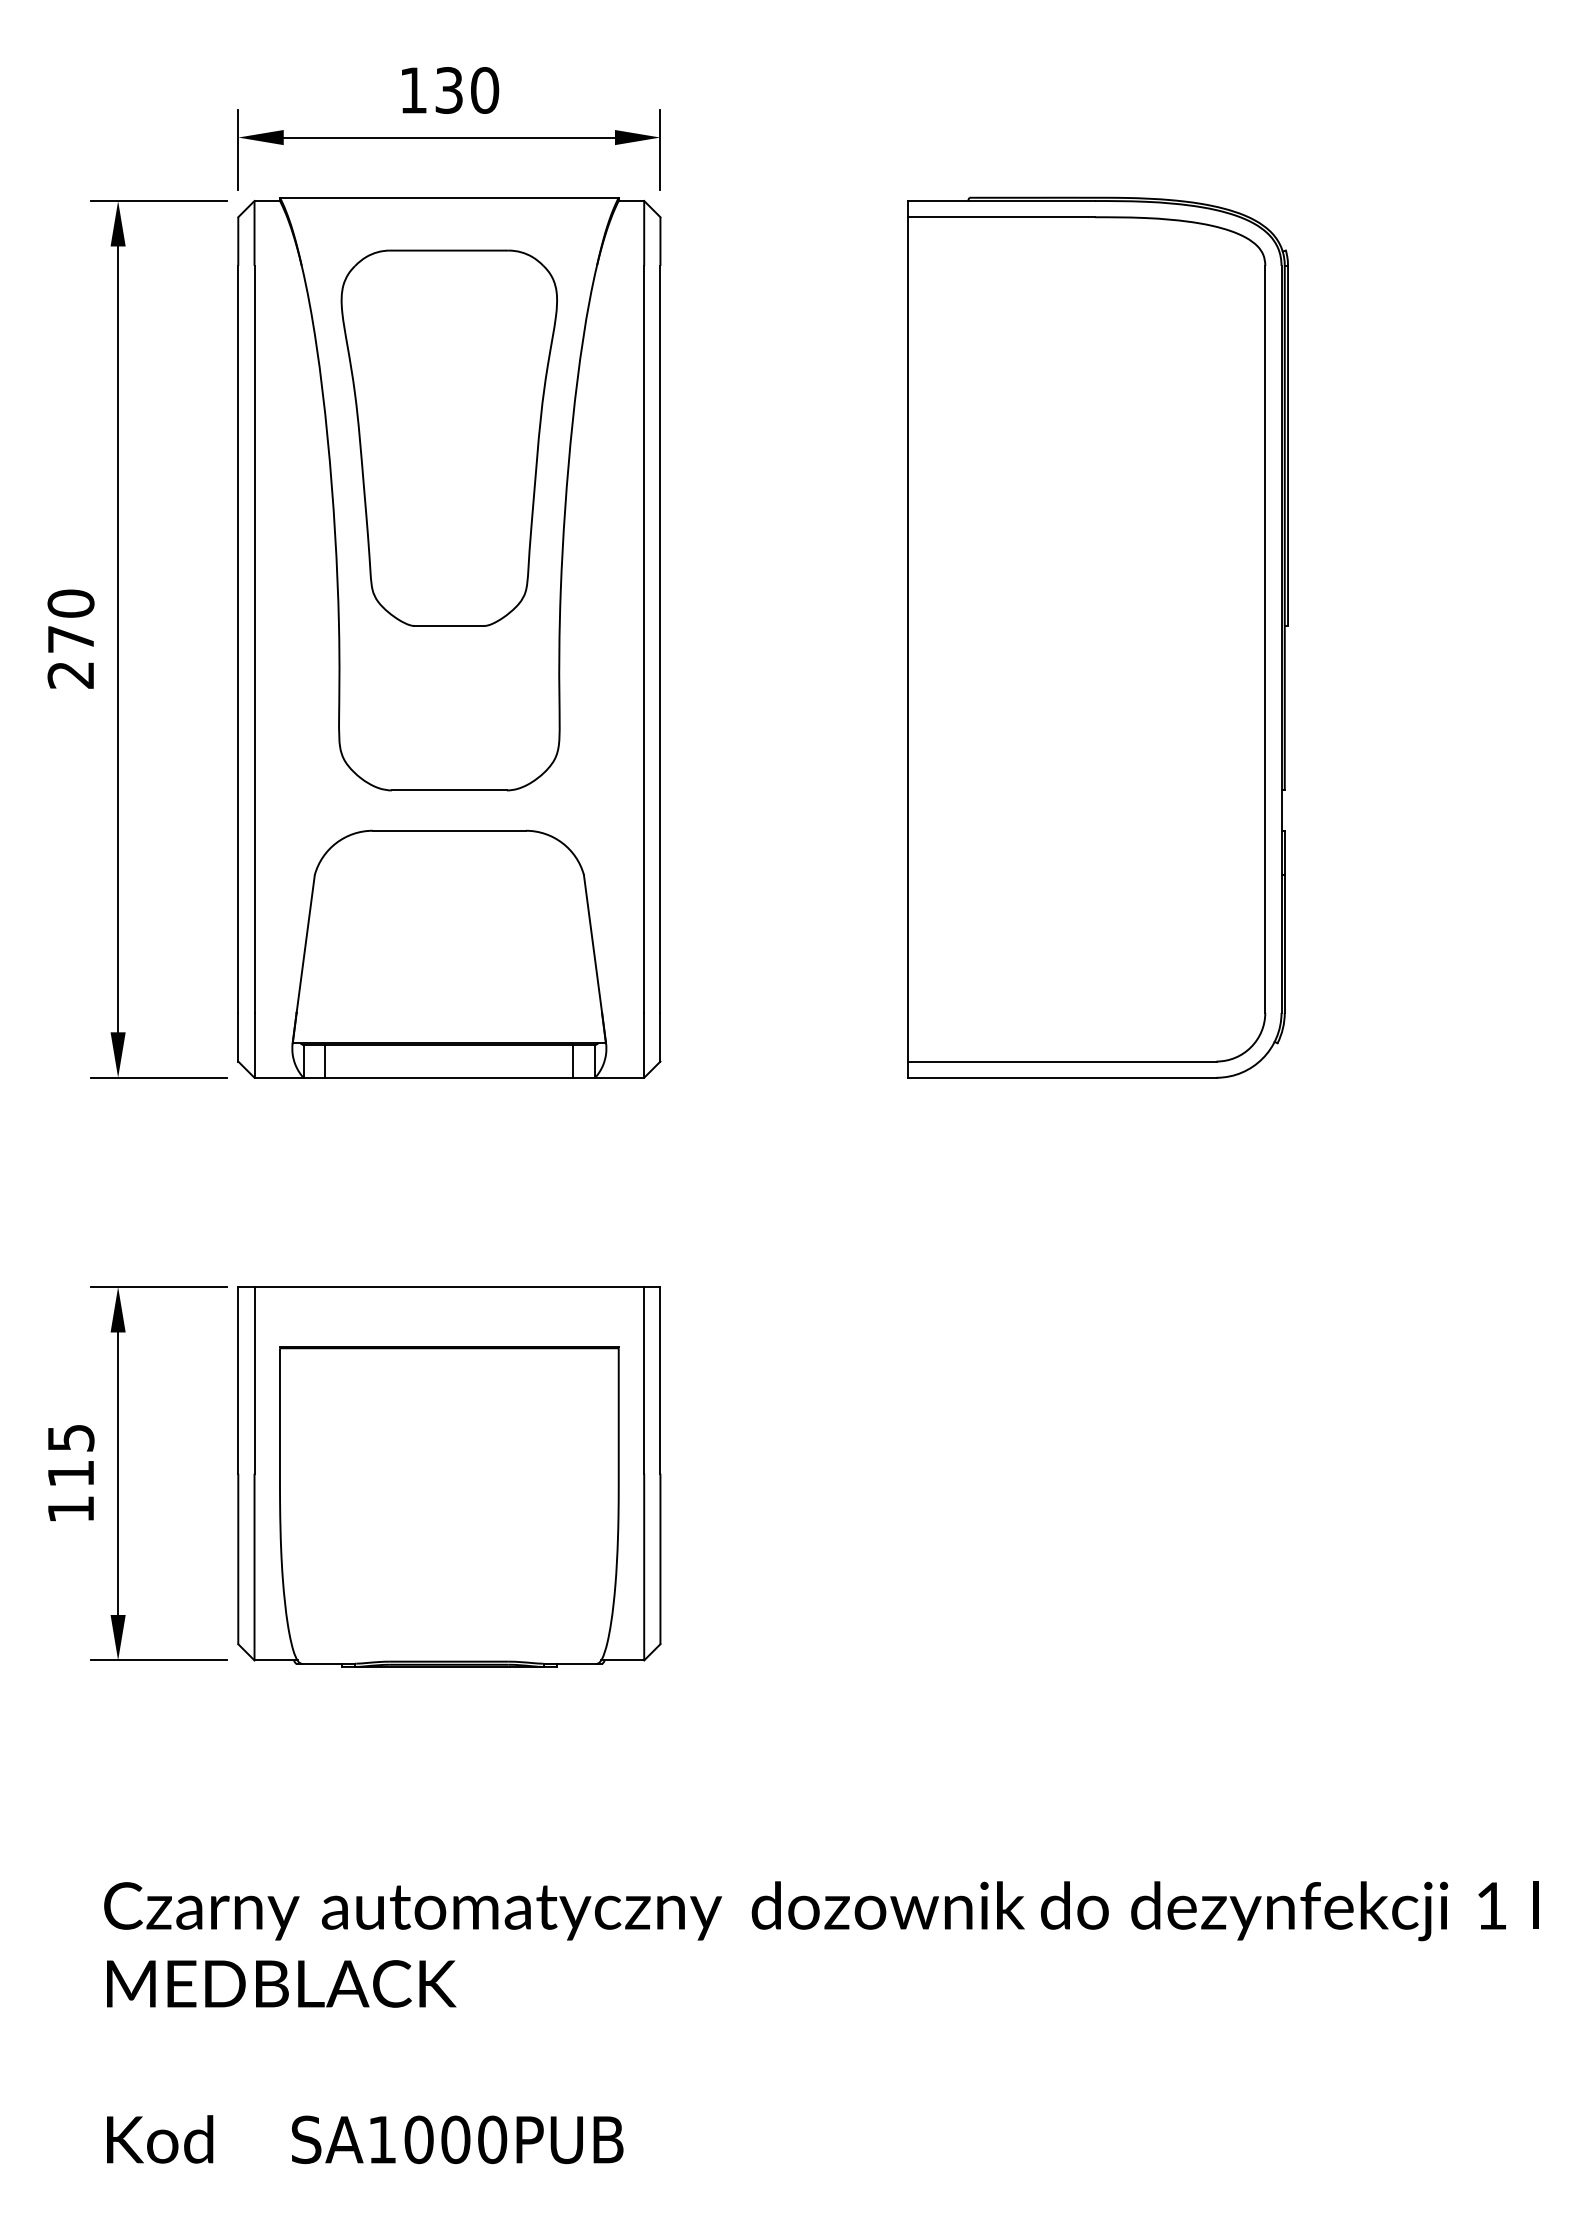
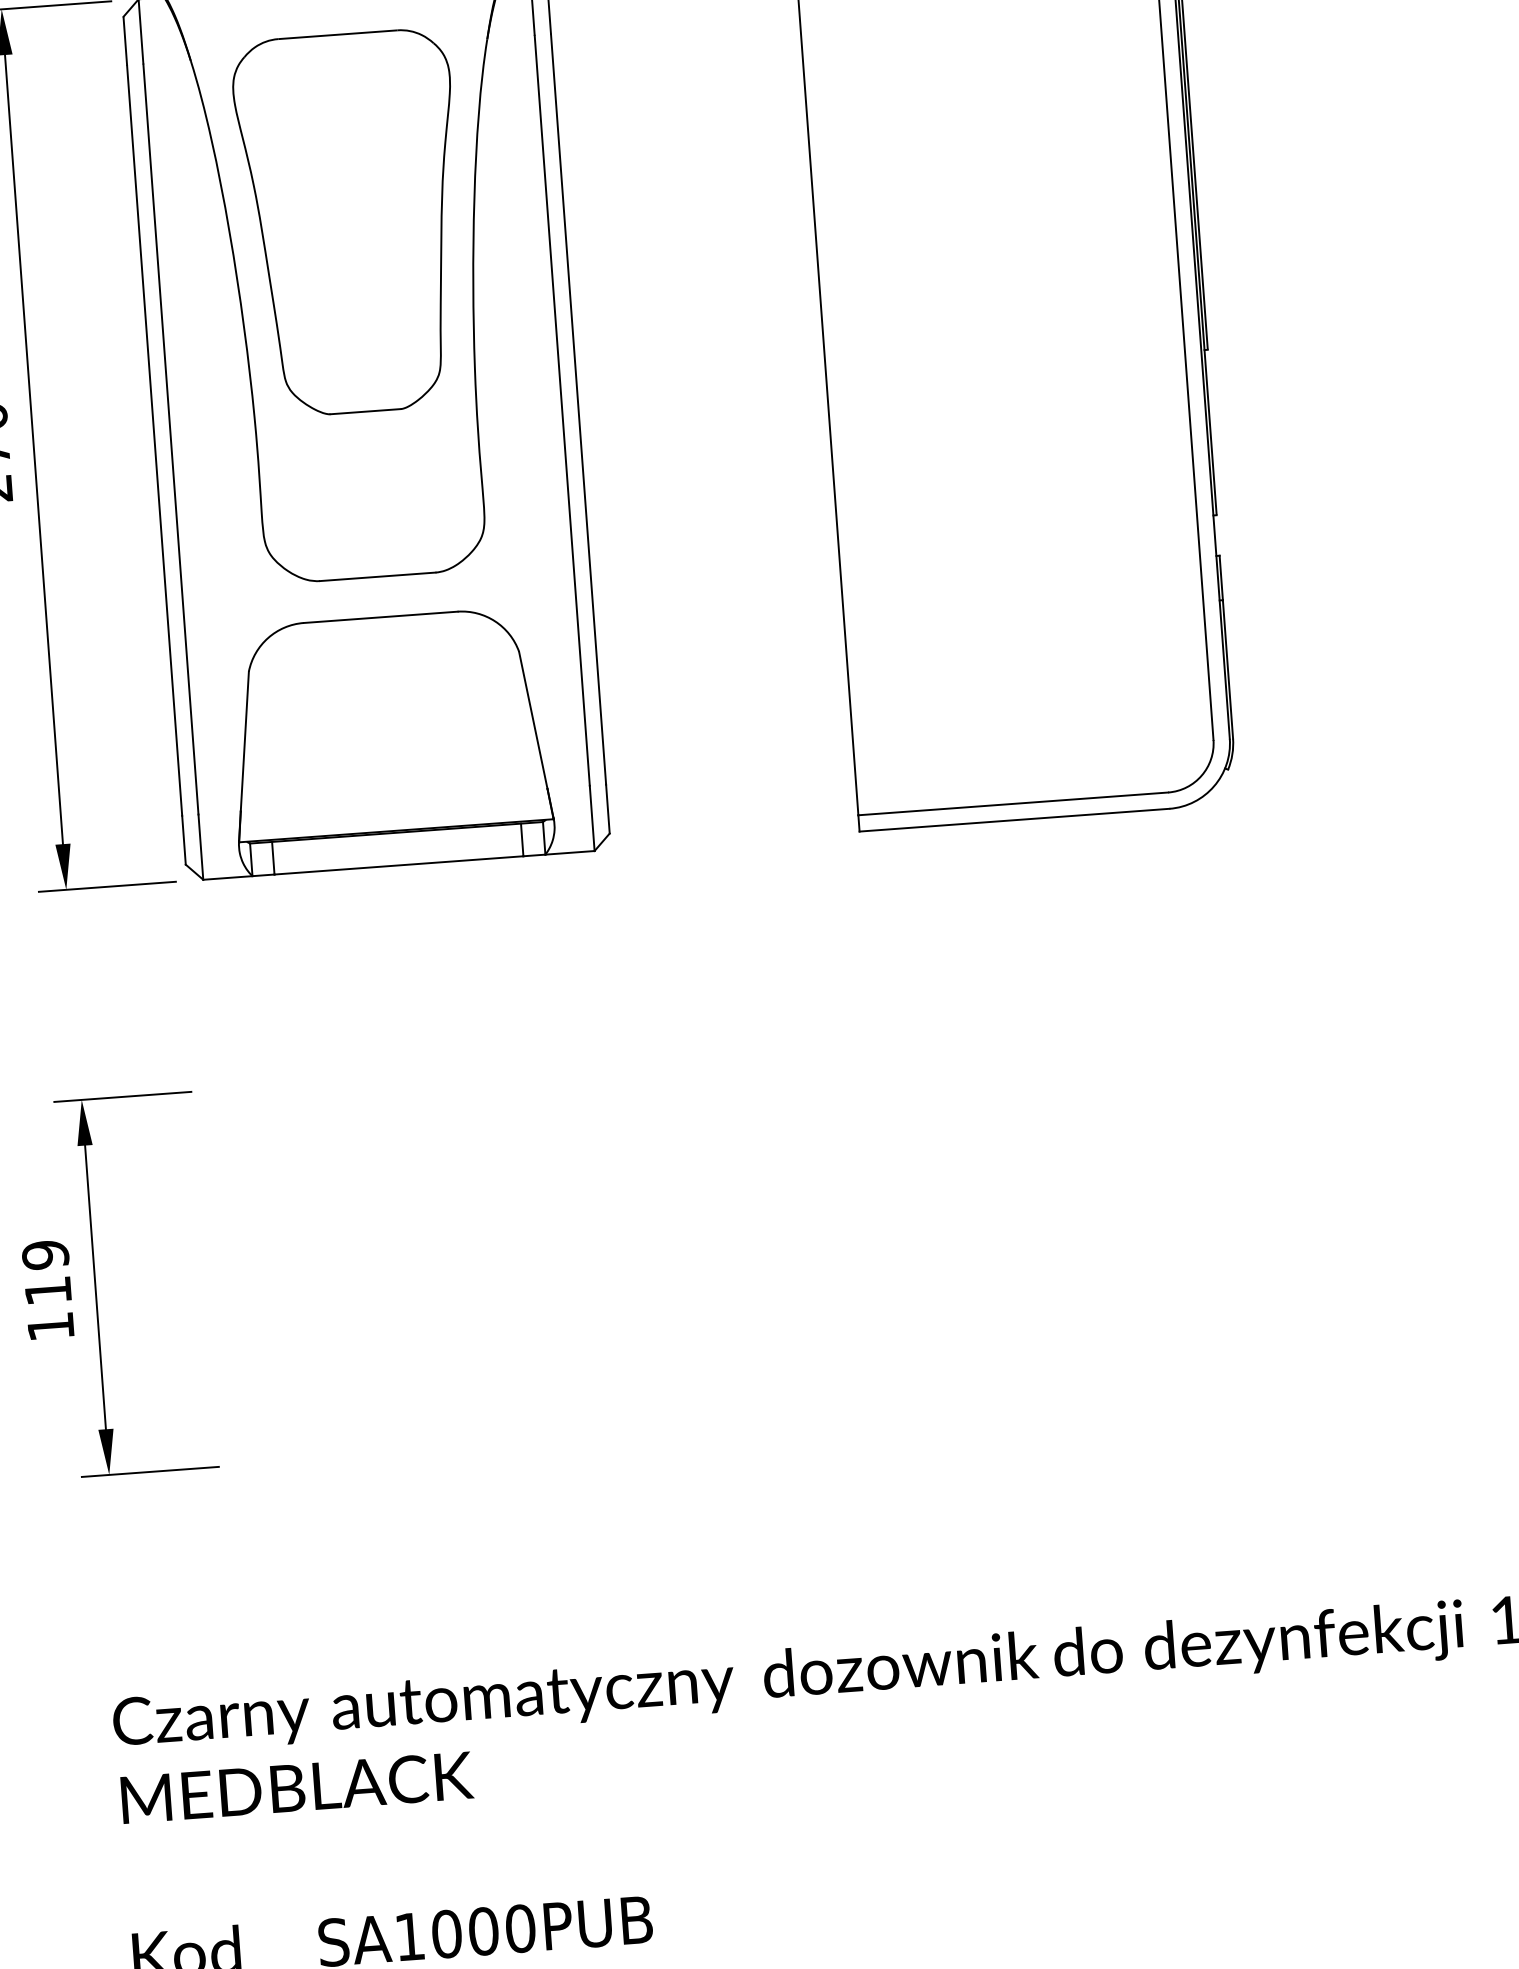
text: (70, 1438) -> (45, 1255), 115 -> 119
part: (449, 1476) -> (428, 1265), removed

